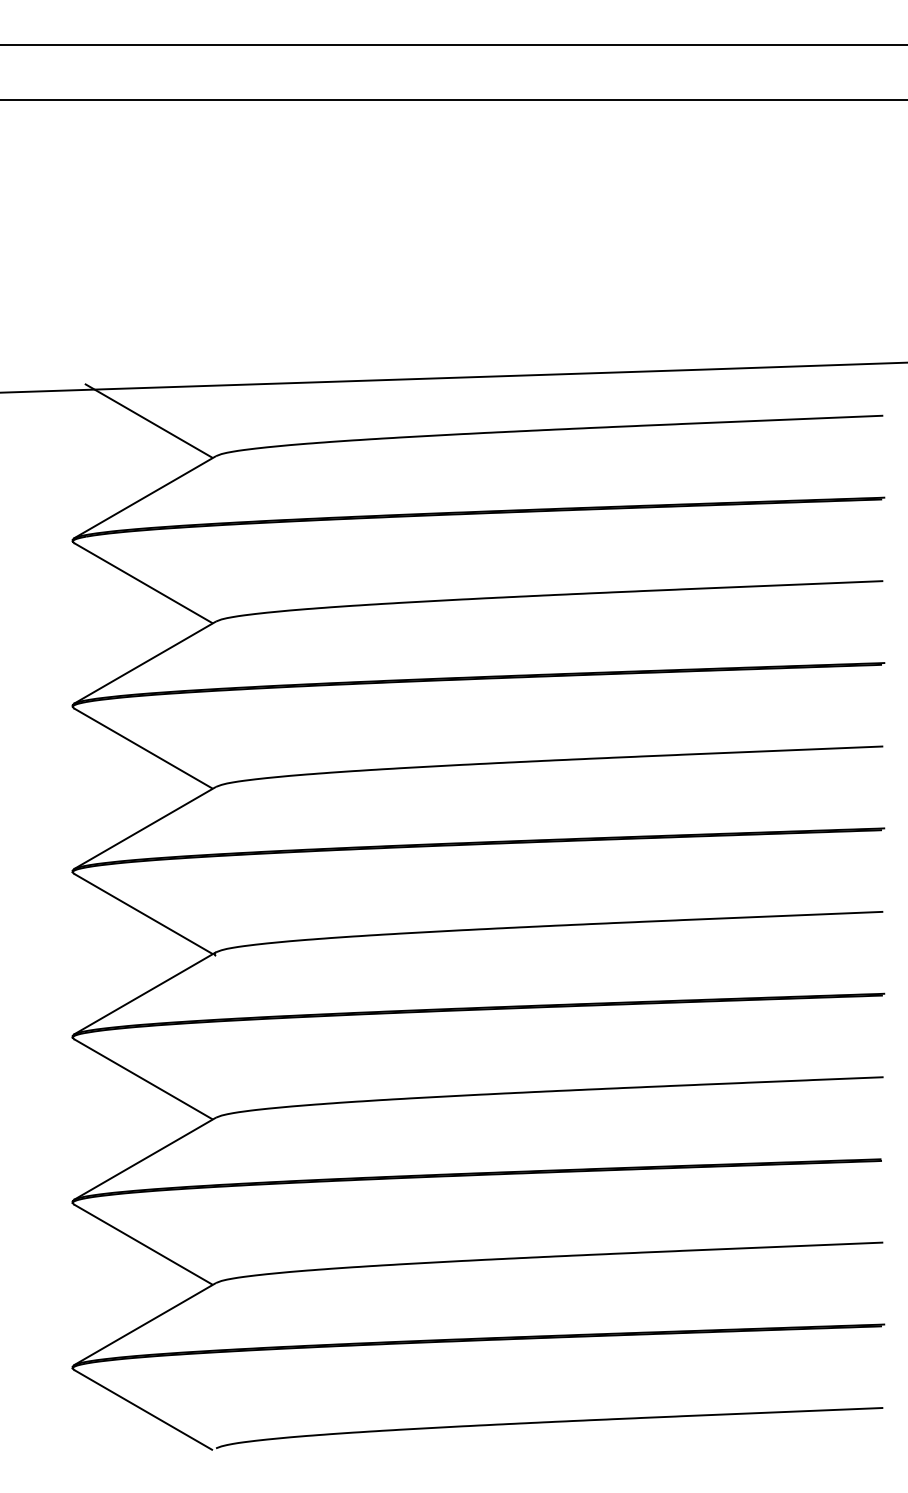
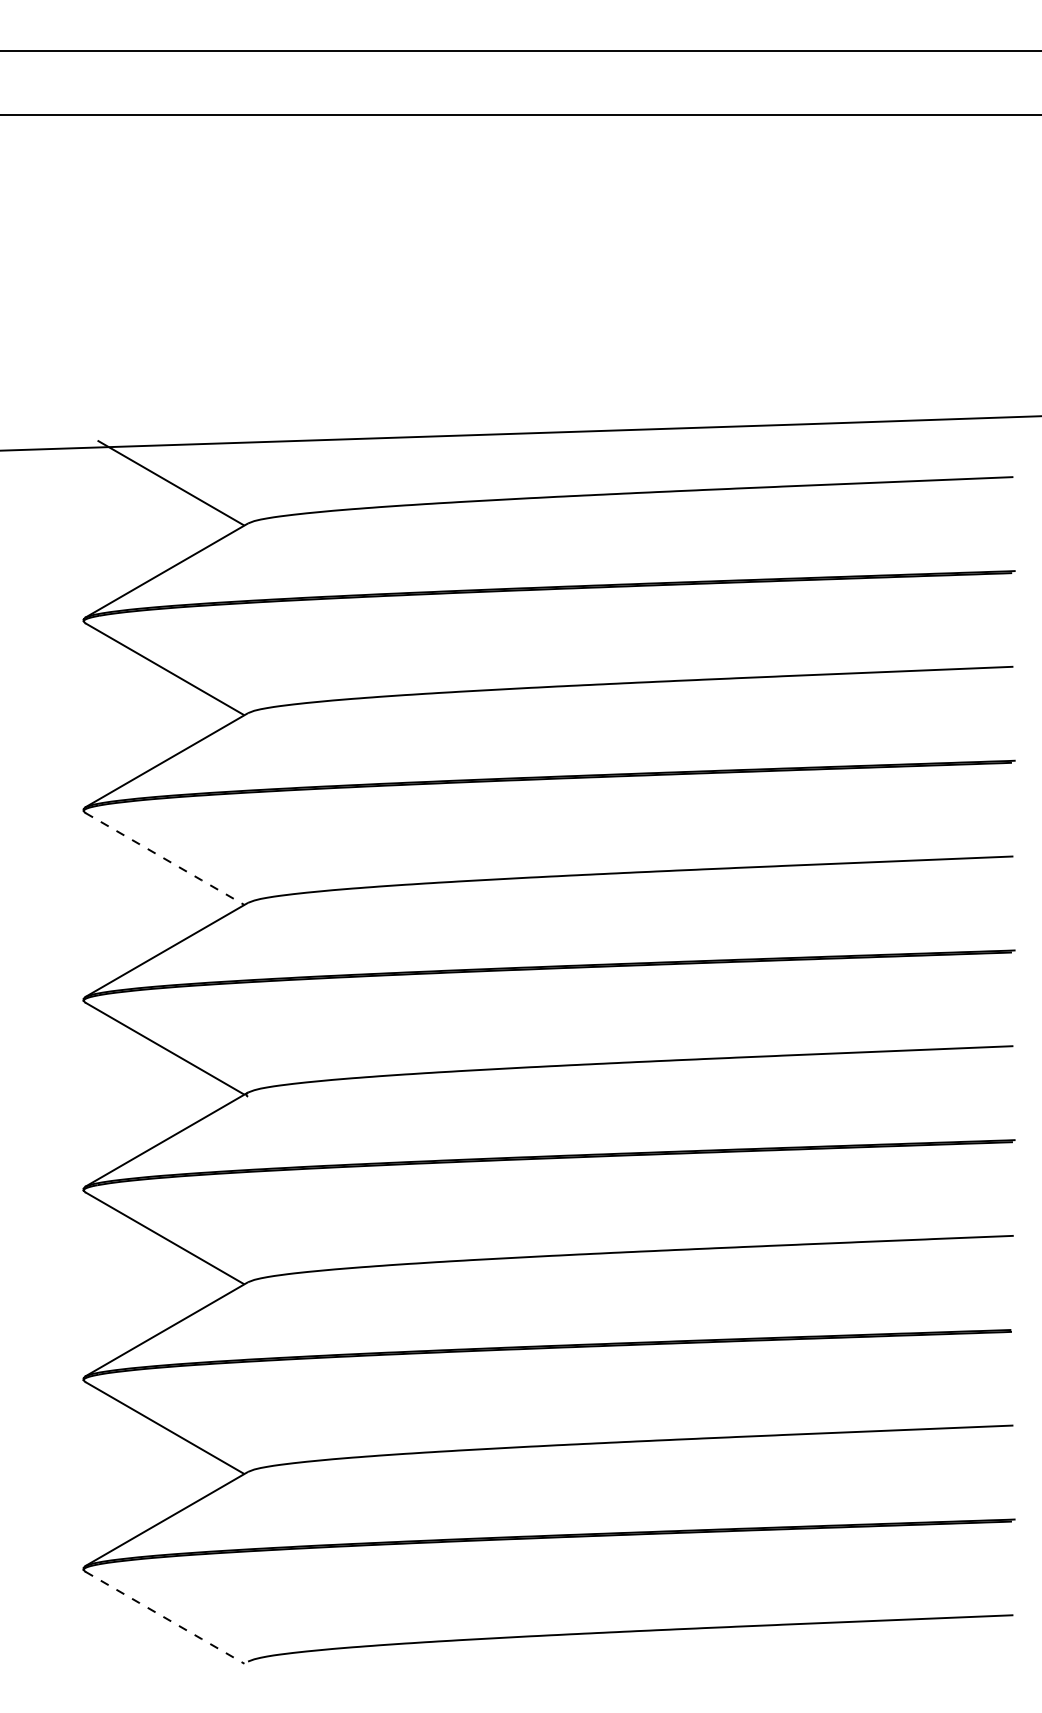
line: (143, 748) -> (164, 858), solid -> dashed
line: (144, 1410) -> (165, 1618), solid -> dashed

